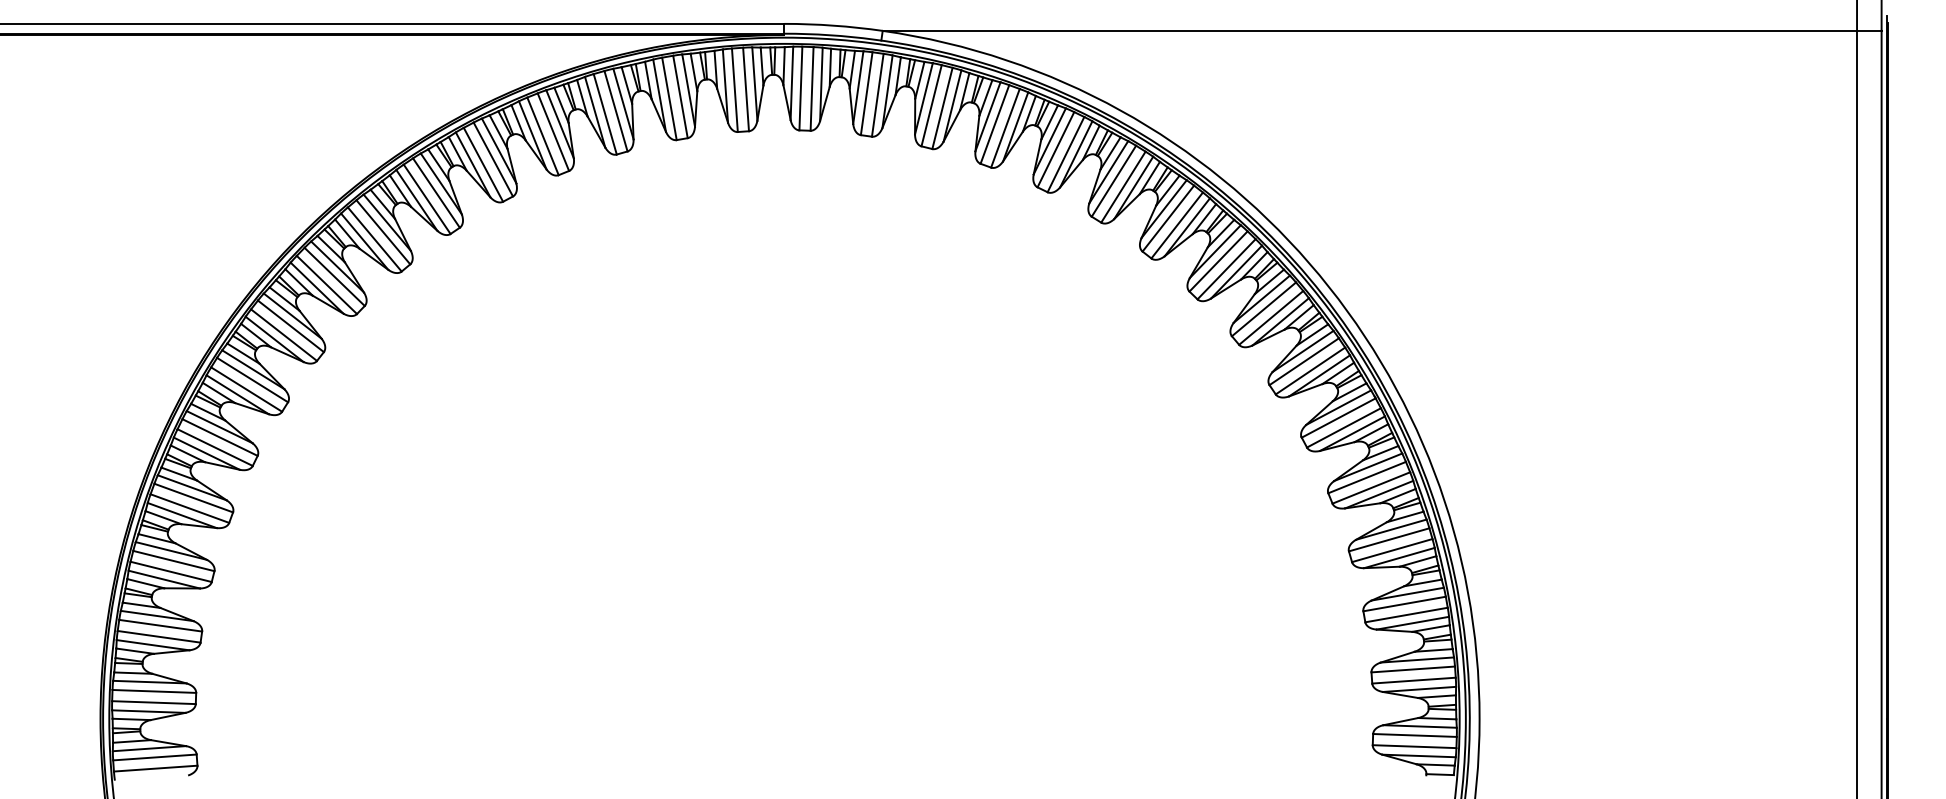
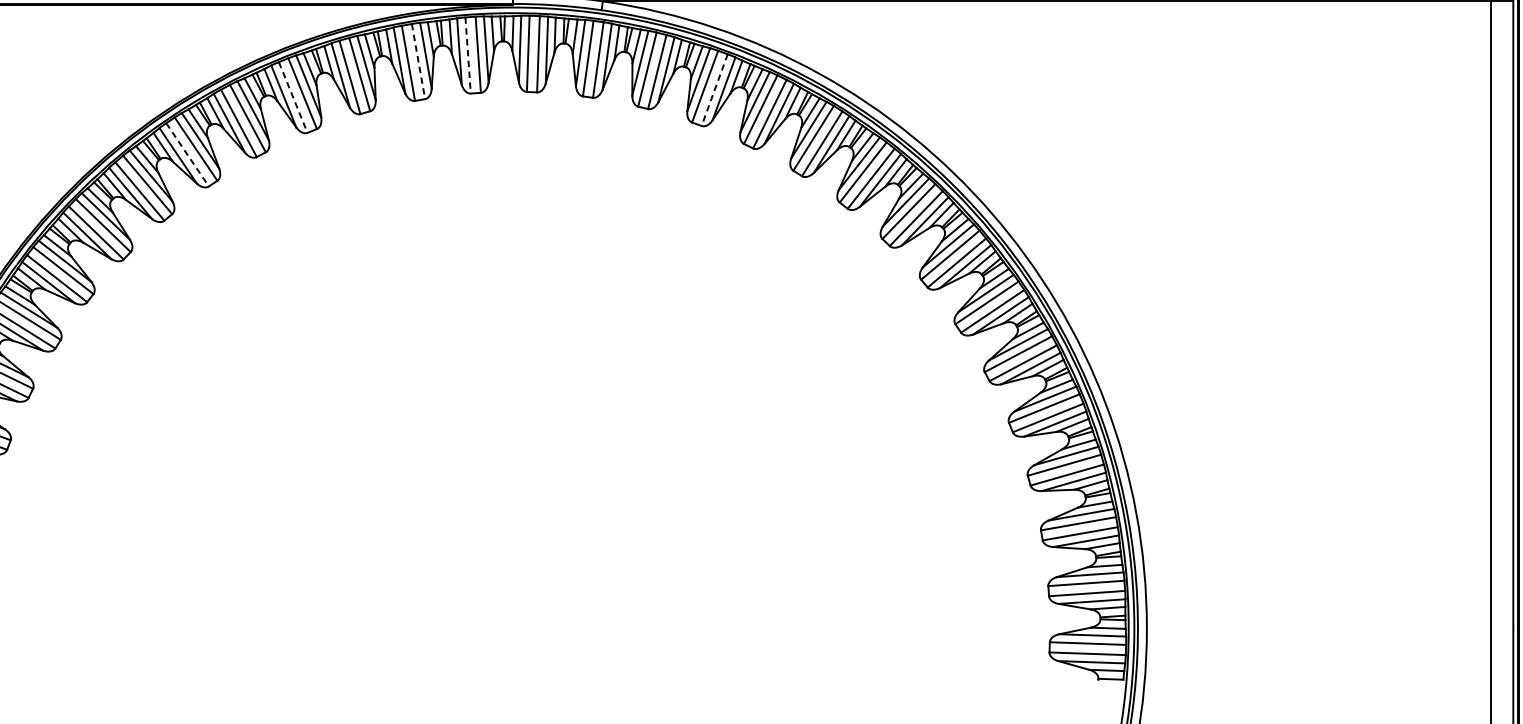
line: (734, 90) -> (467, 55), solid -> dashed
line: (680, 96) -> (418, 61), solid -> dashed
line: (1005, 128) -> (714, 90), solid -> dashed
line: (543, 136) -> (293, 97), solid -> dashed
line: (427, 199) -> (187, 155), solid -> dashed

